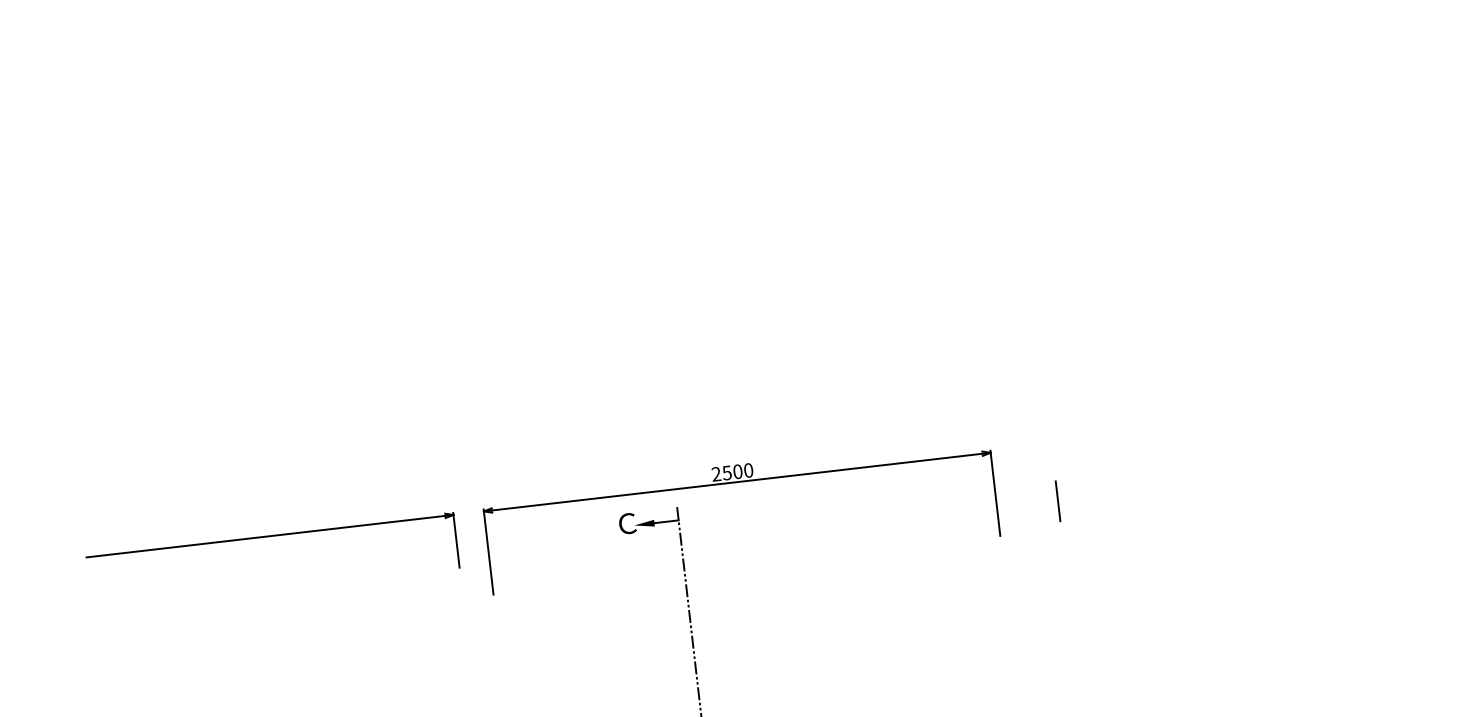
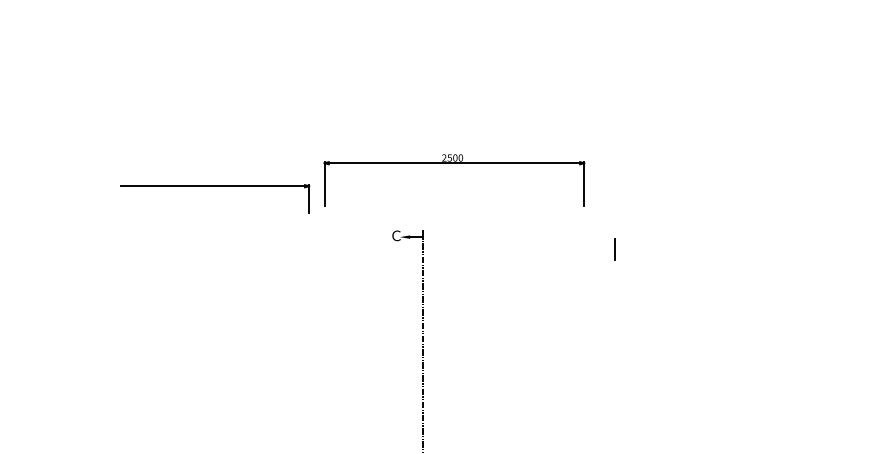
part: (737, 482) -> (454, 163), moved
part: (270, 536) -> (215, 186), moved

